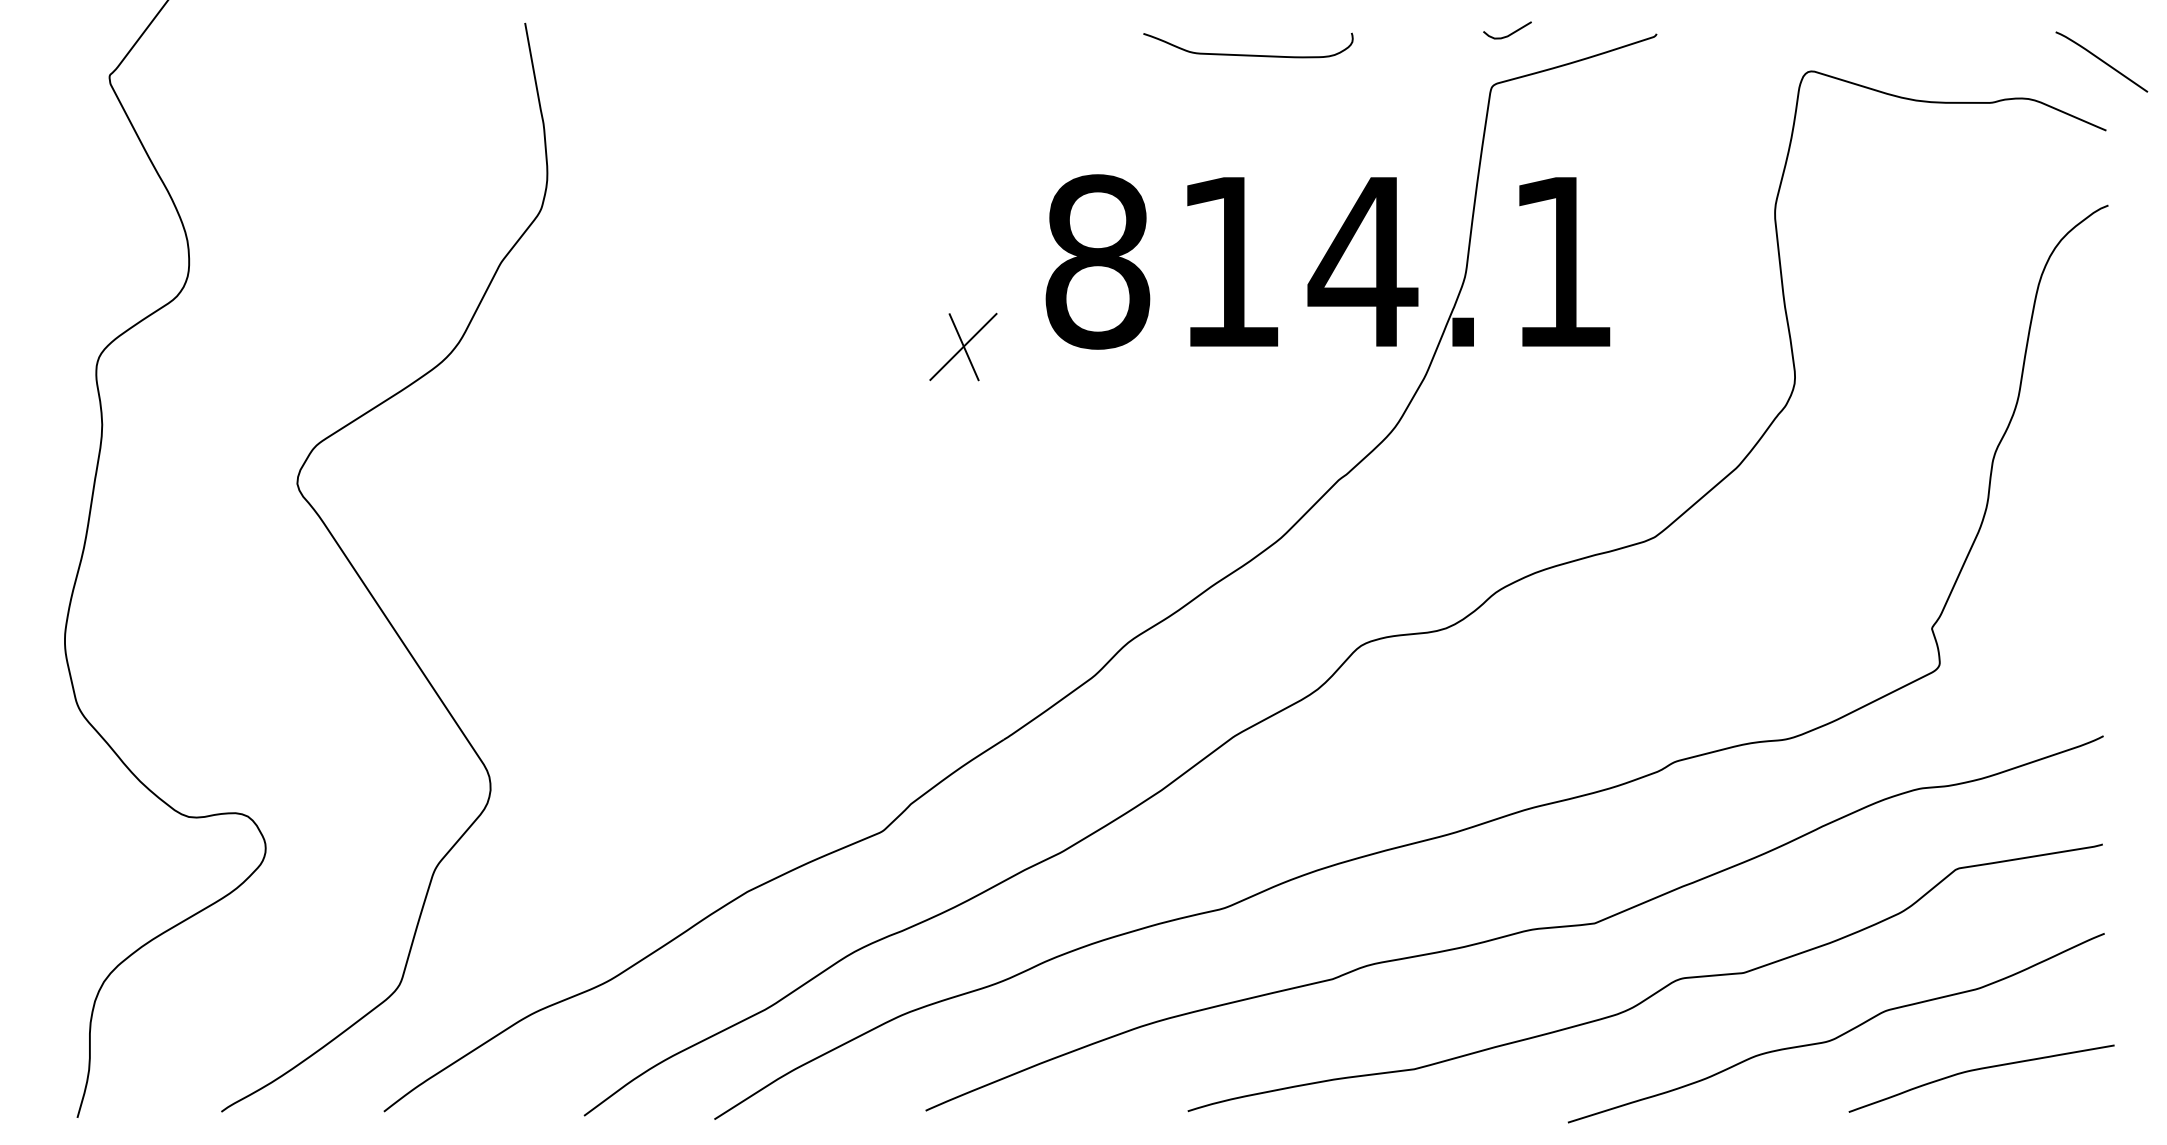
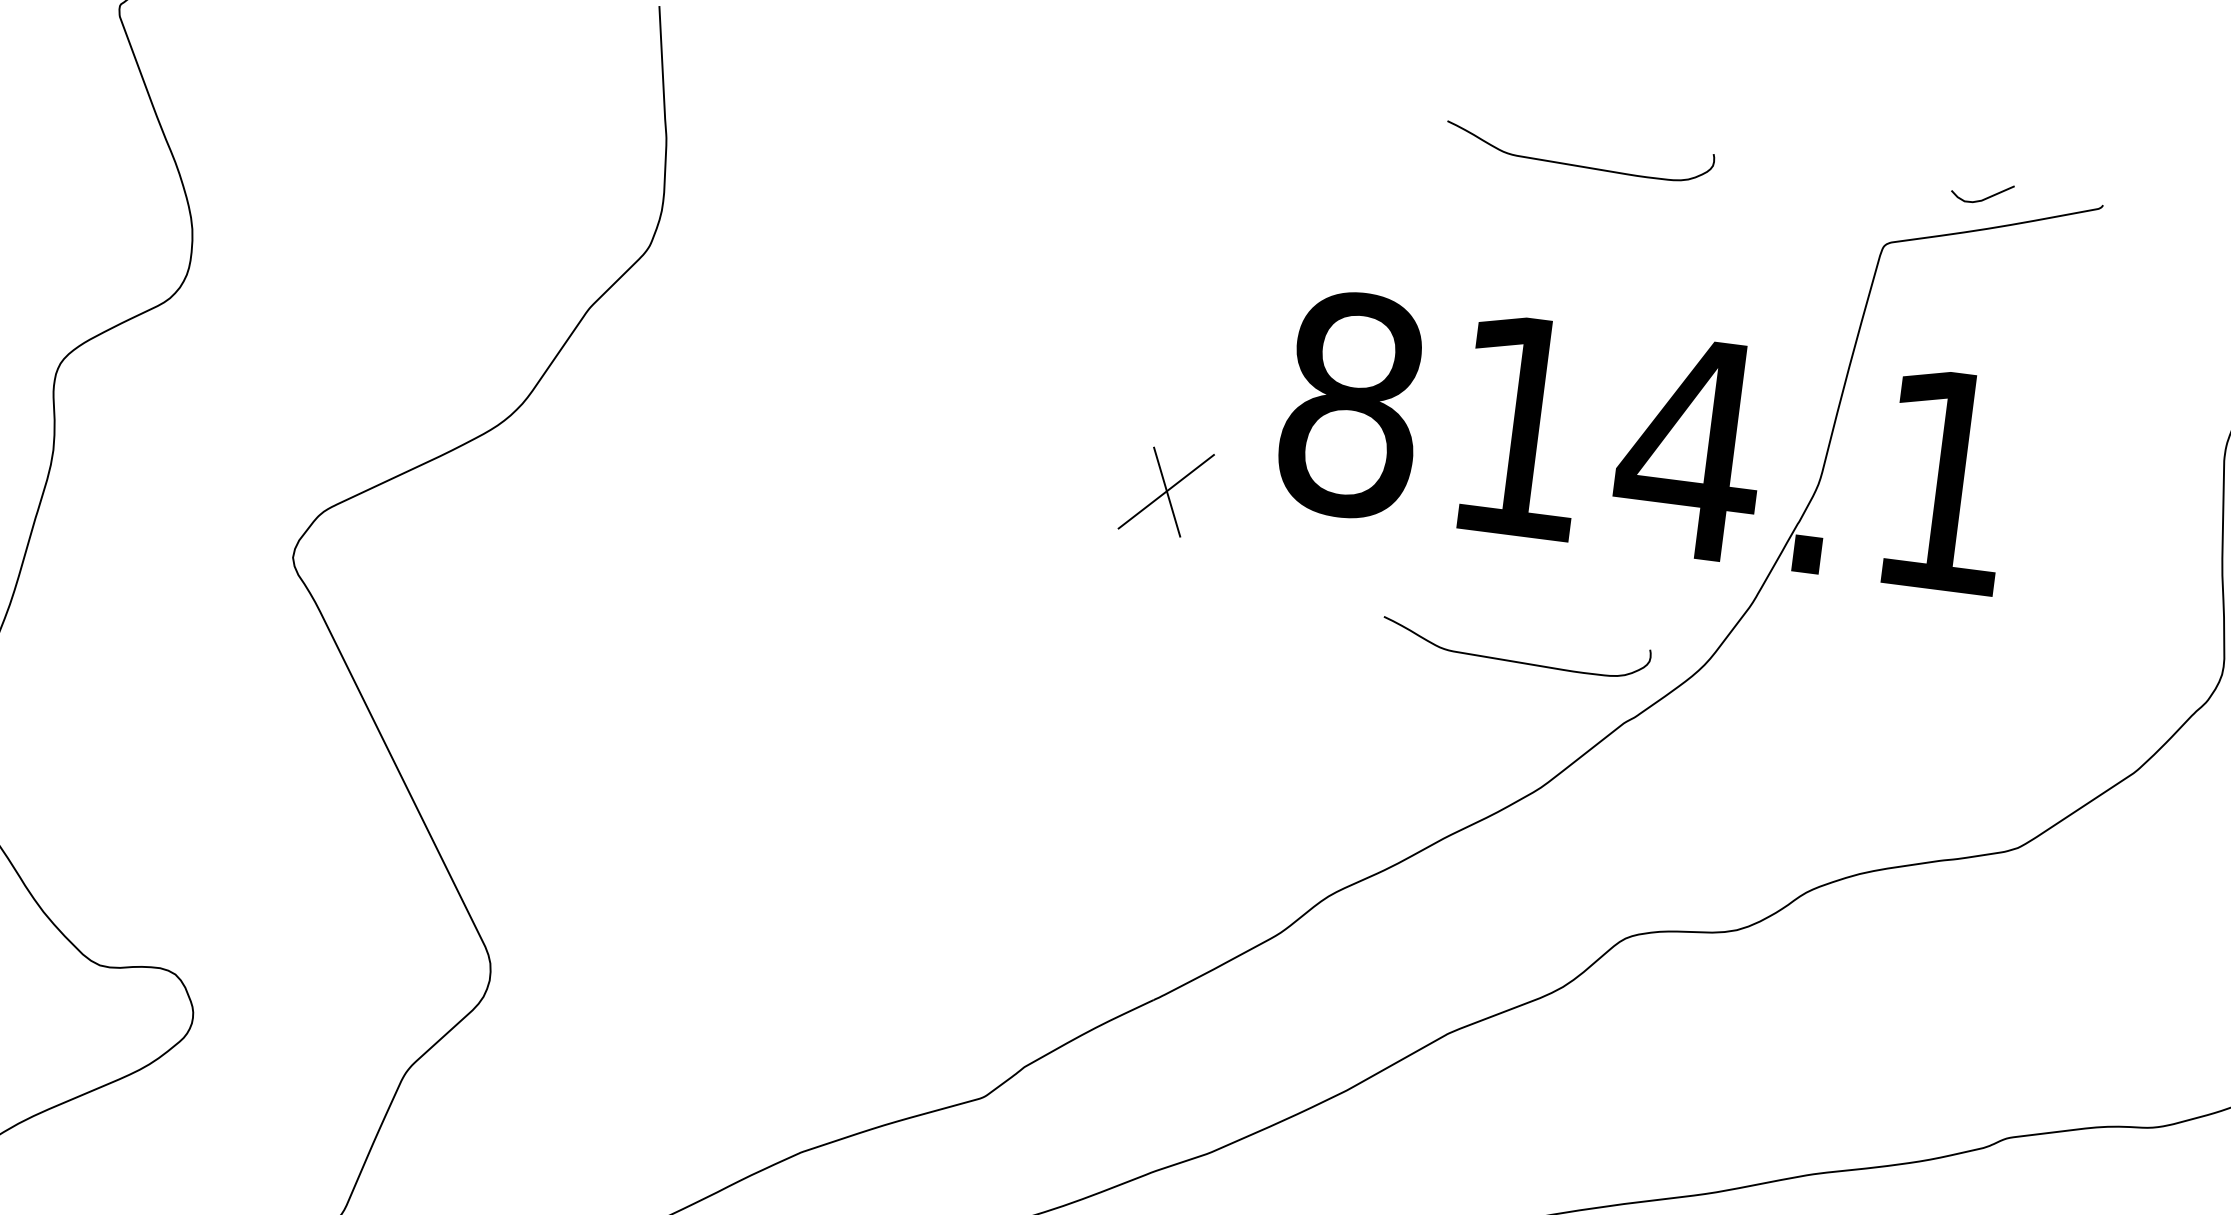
curve: (1508, 34) -> (1983, 198), moved
curve: (1248, 442) -> (1514, 660), added

